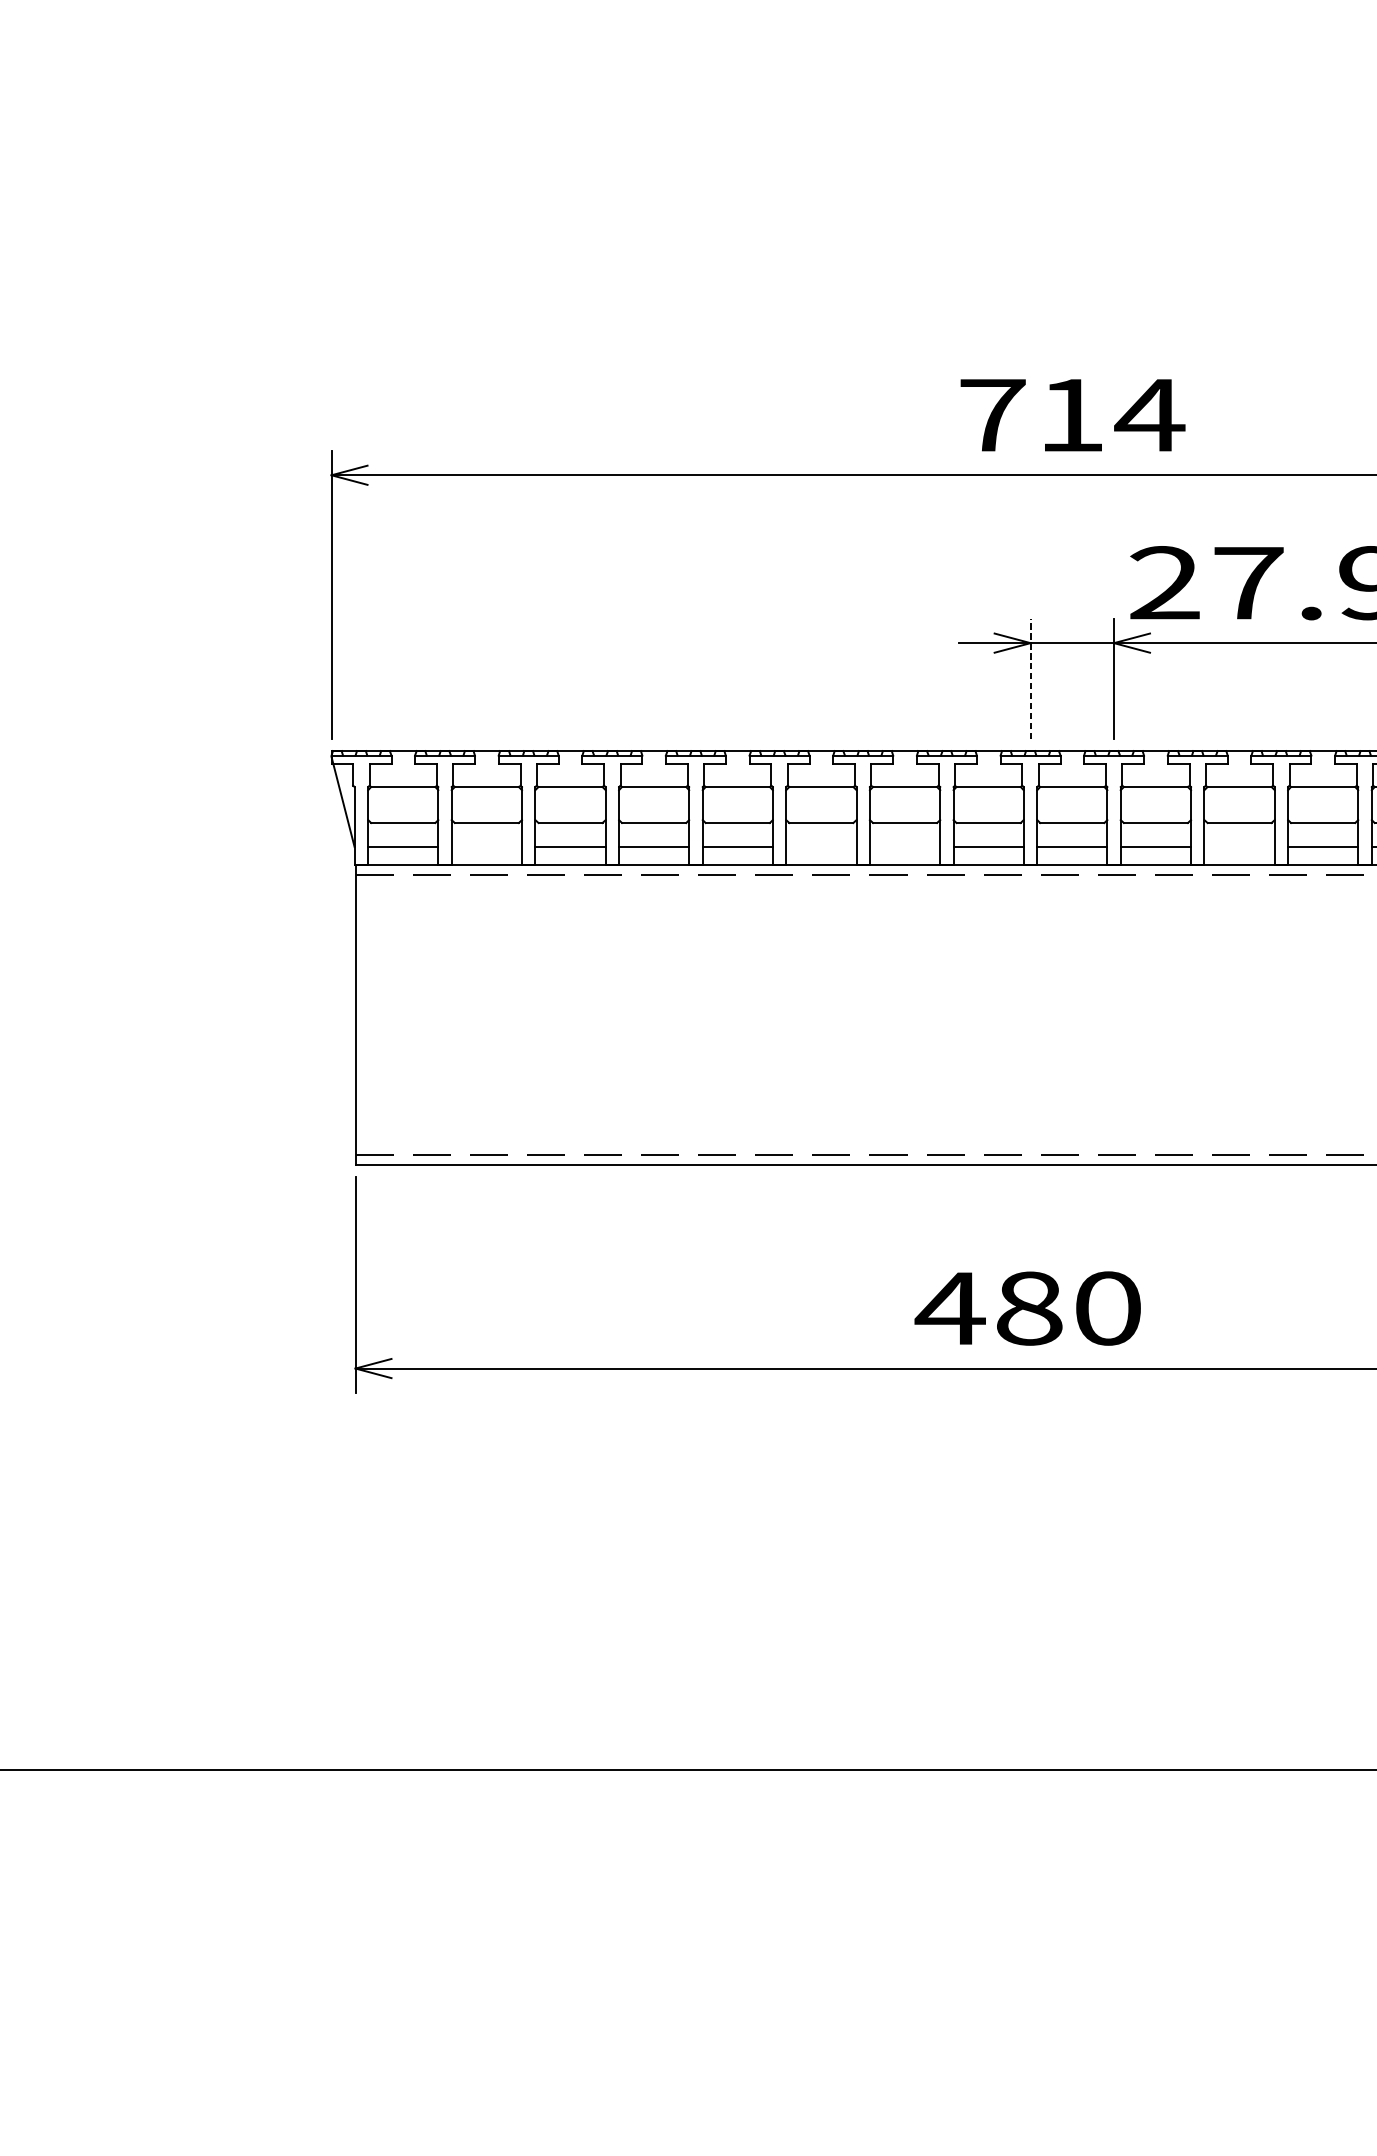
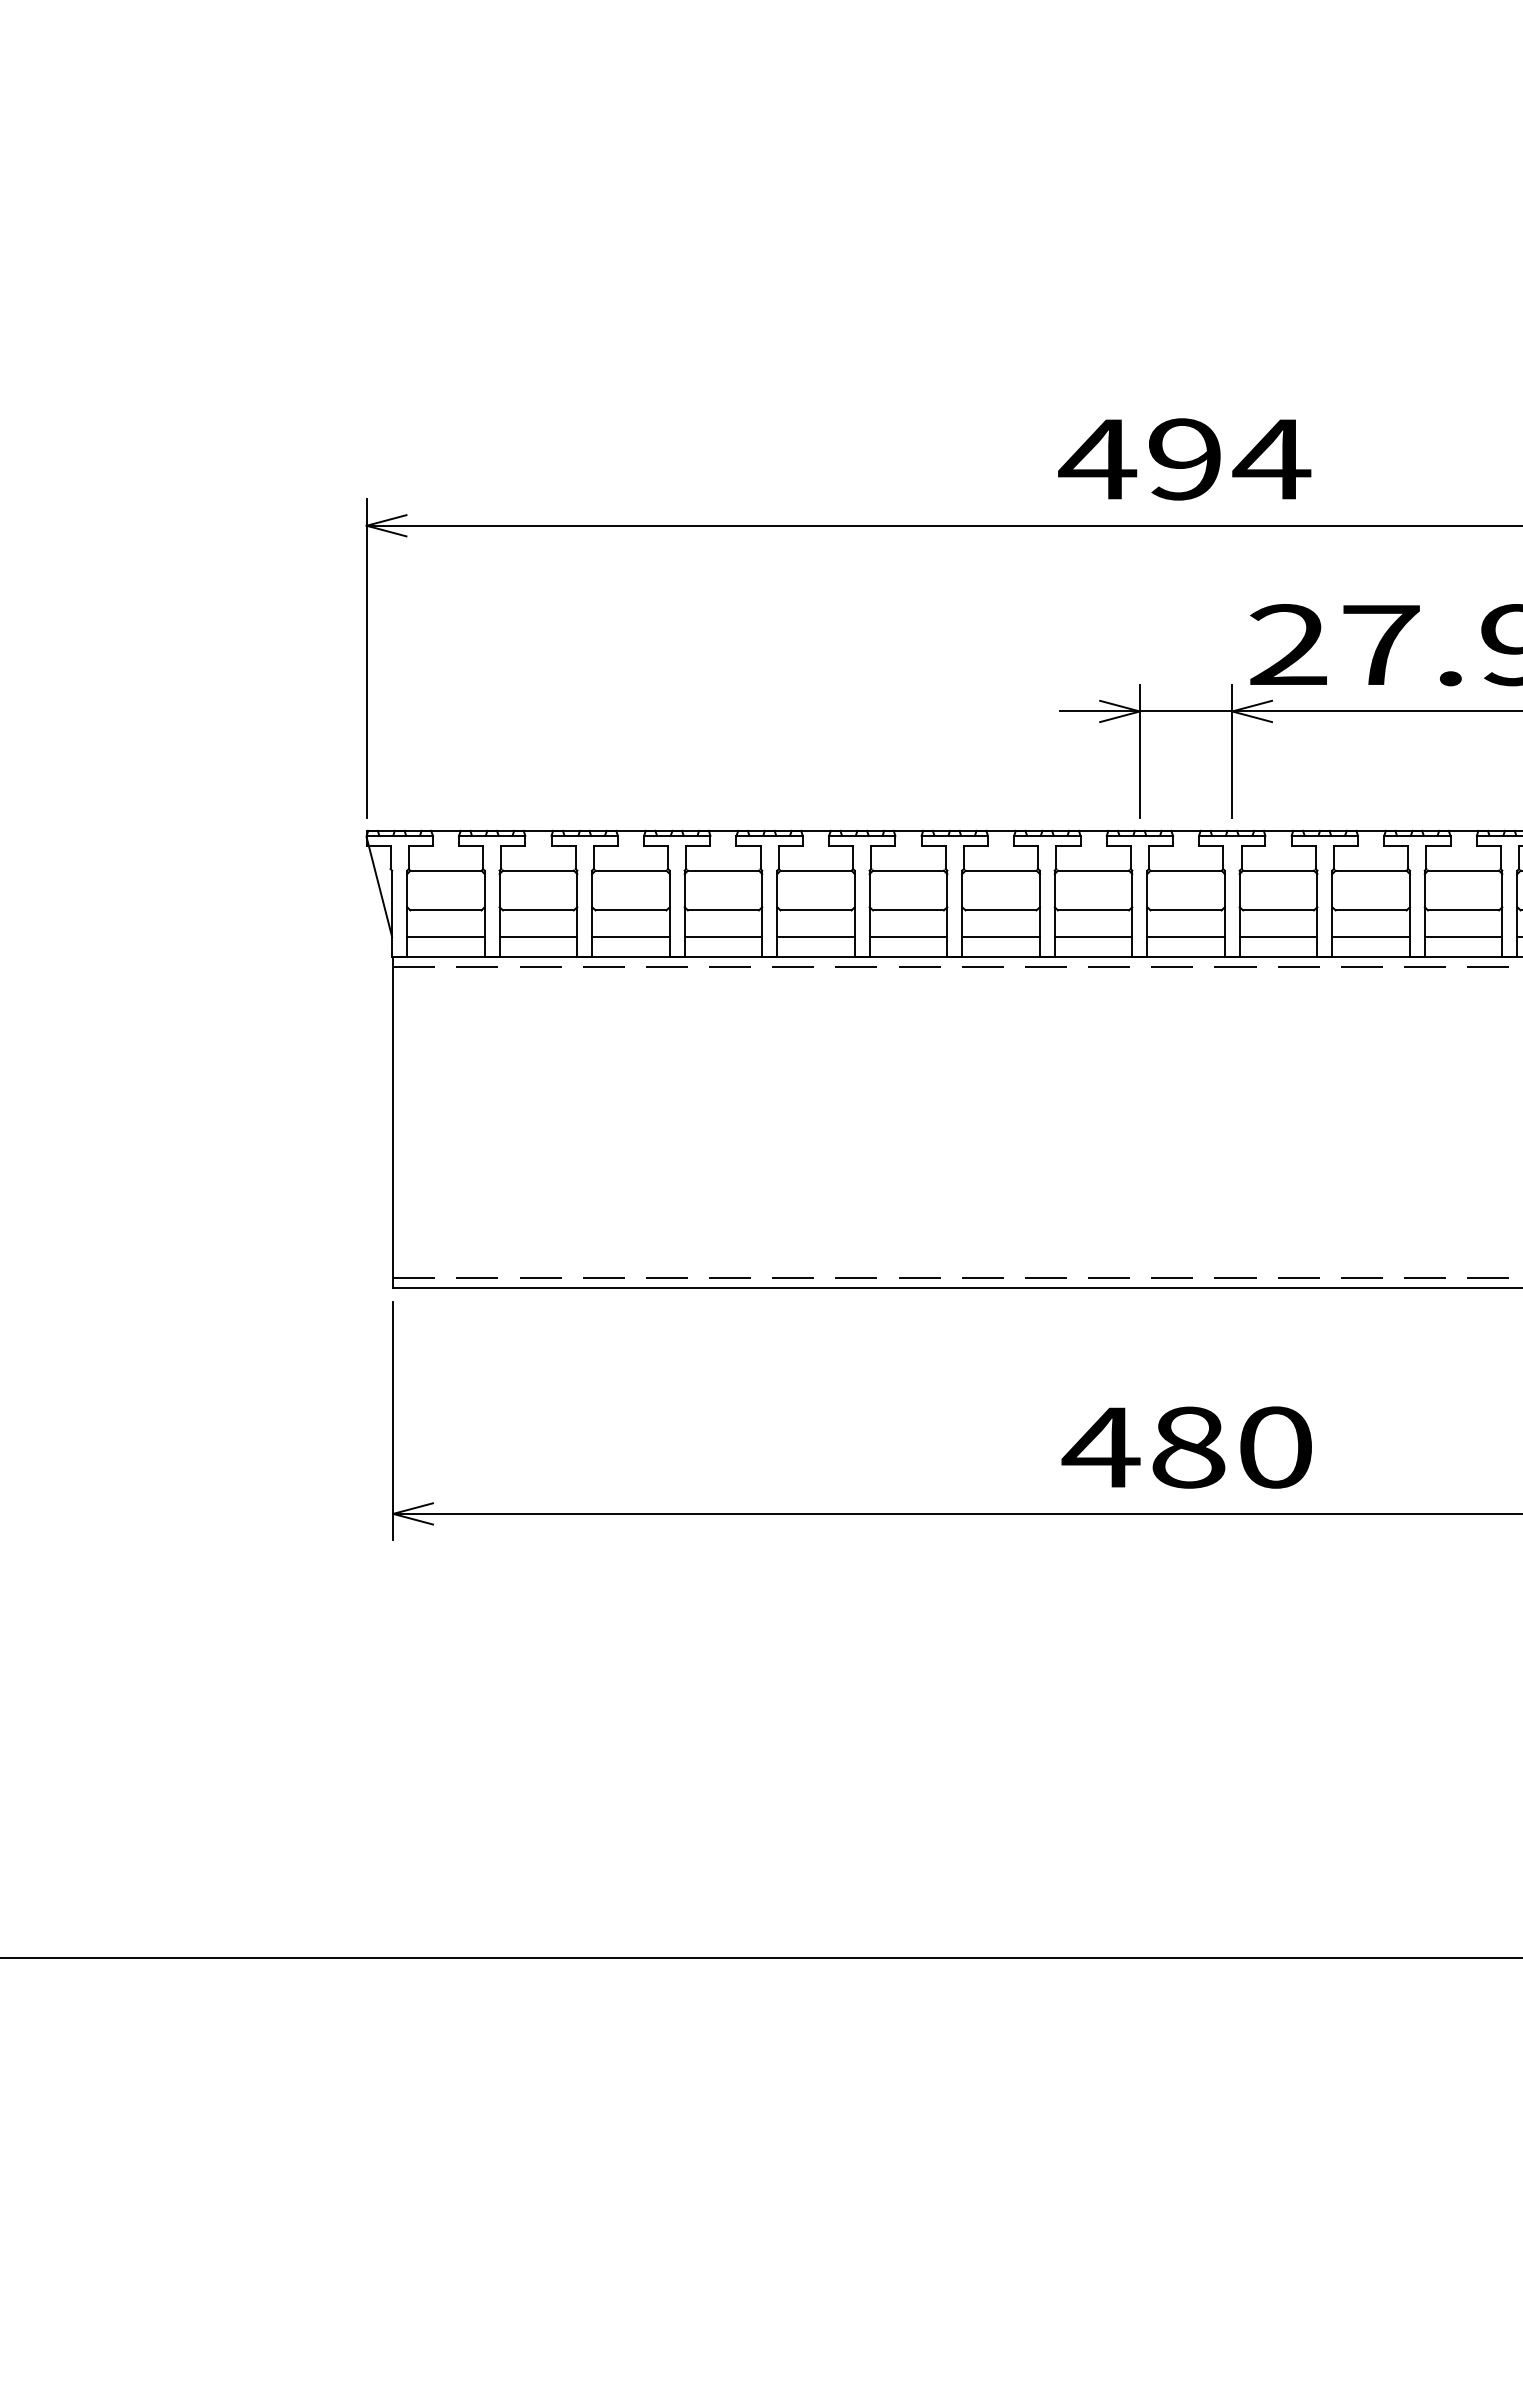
text: (1030, 415) -> (1139, 459), 714 -> 494
line: (1030, 678) -> (1139, 750), dashed -> solid
line: (486, 846) -> (538, 936), added
line: (821, 846) -> (908, 936), added
line: (904, 846) -> (1000, 936), added
line: (1239, 846) -> (1370, 936), added
text: (1027, 1308) -> (1186, 1447), moved

